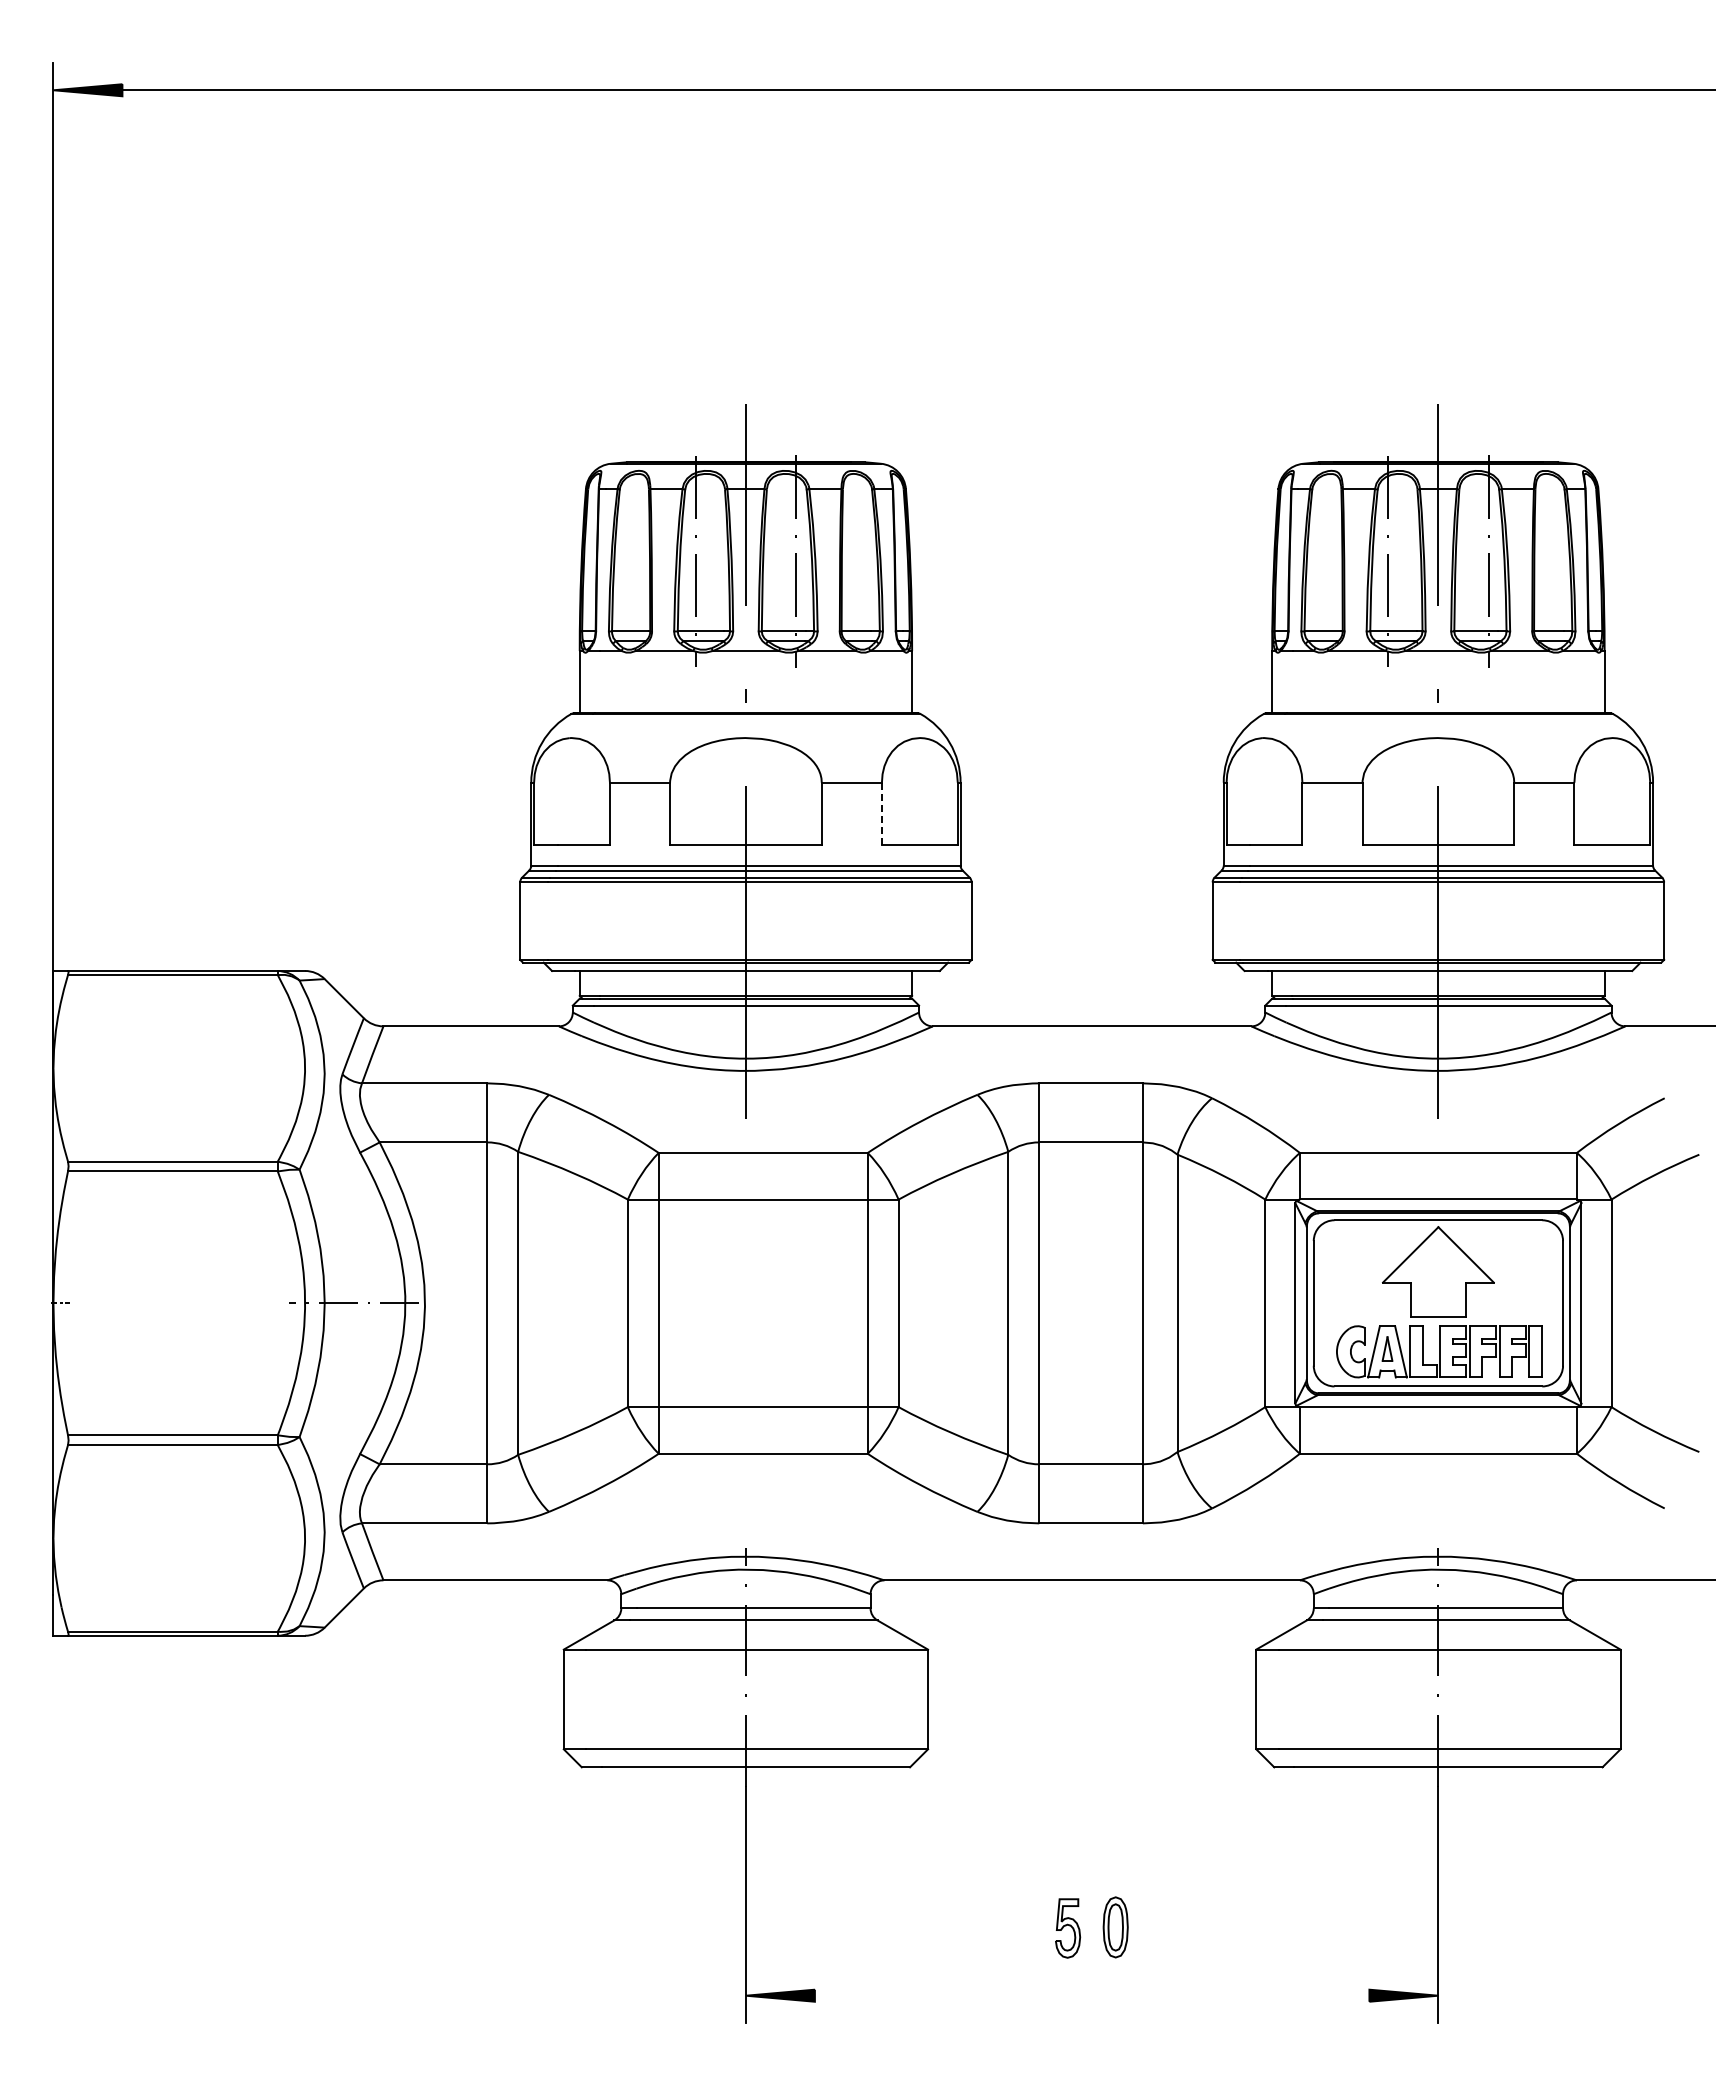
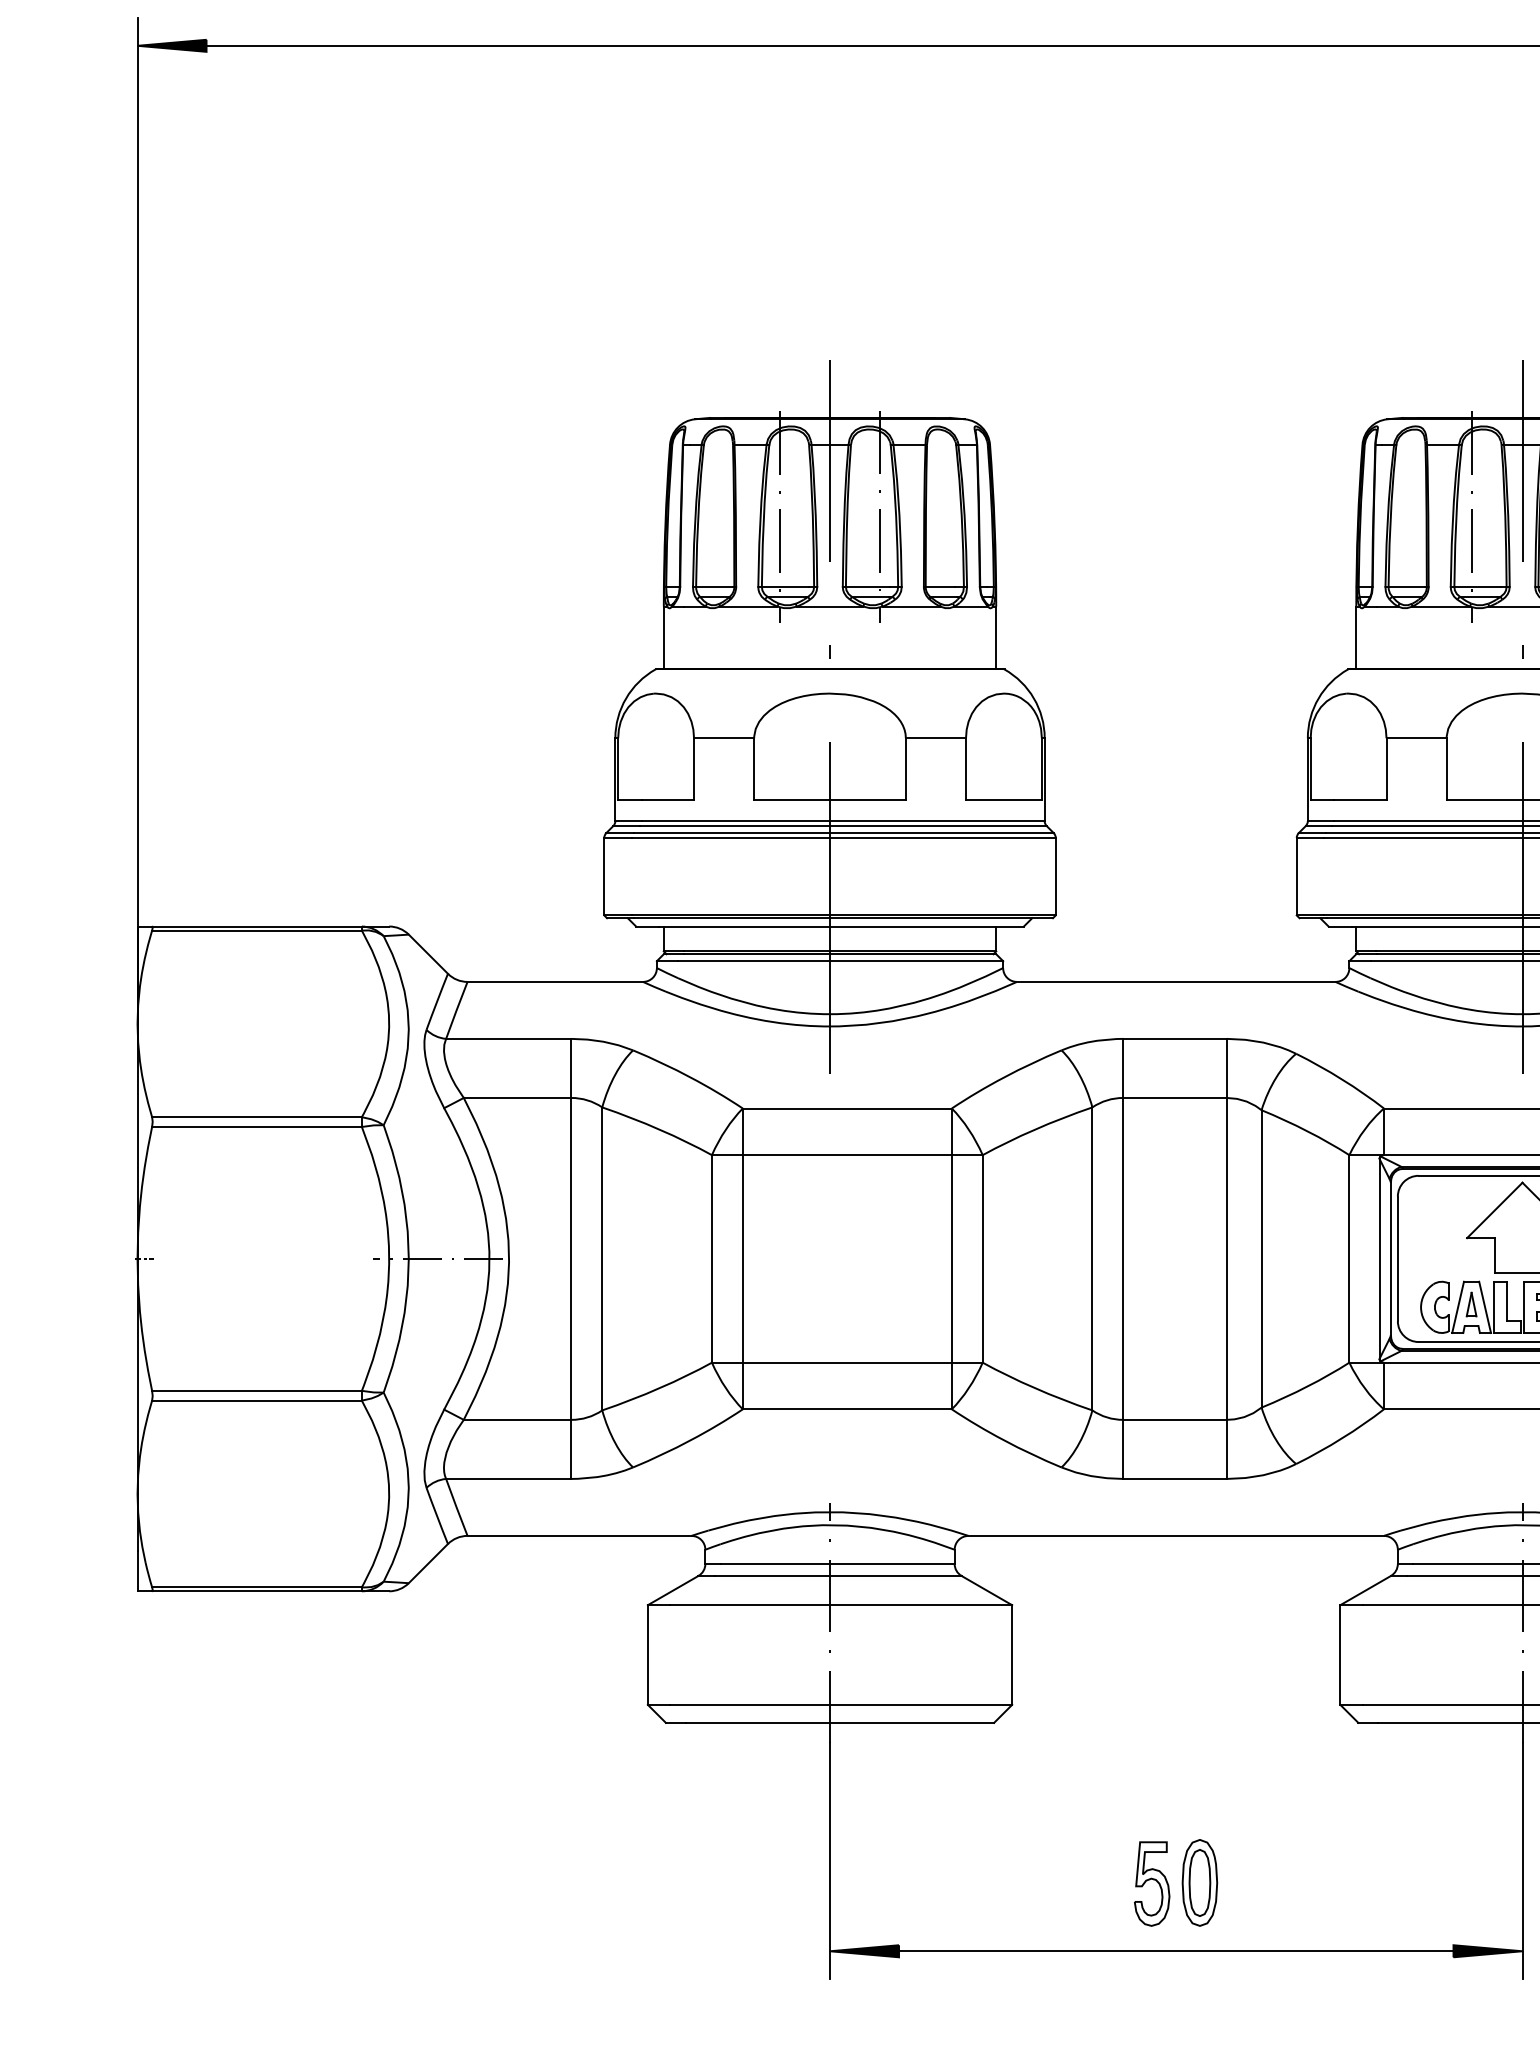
line: (881, 813) -> (965, 769), dashed -> solid
part: (1115, 1927) -> (1199, 1883), size x1.43
part: (1067, 1928) -> (1151, 1884), size x1.43
line: (1091, 1995) -> (1175, 1951), added

